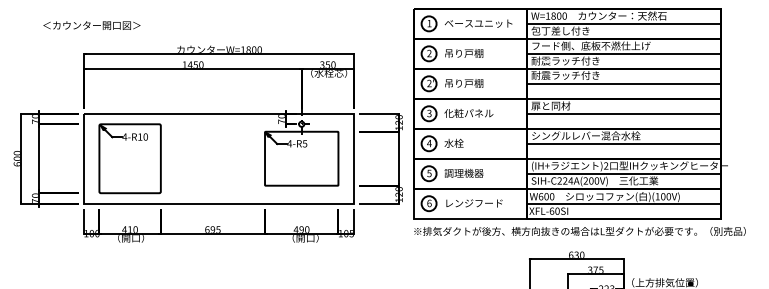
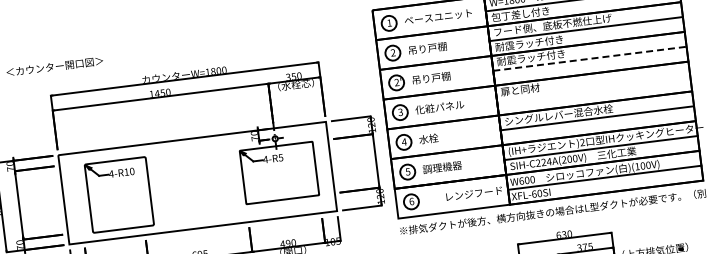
line: (624, 83) -> (590, 58), solid -> dashed
line: (623, 113) -> (593, 88), removed
part: (129, 158) -> (118, 194), moved
text: (474, 203) -> (474, 193), moved

